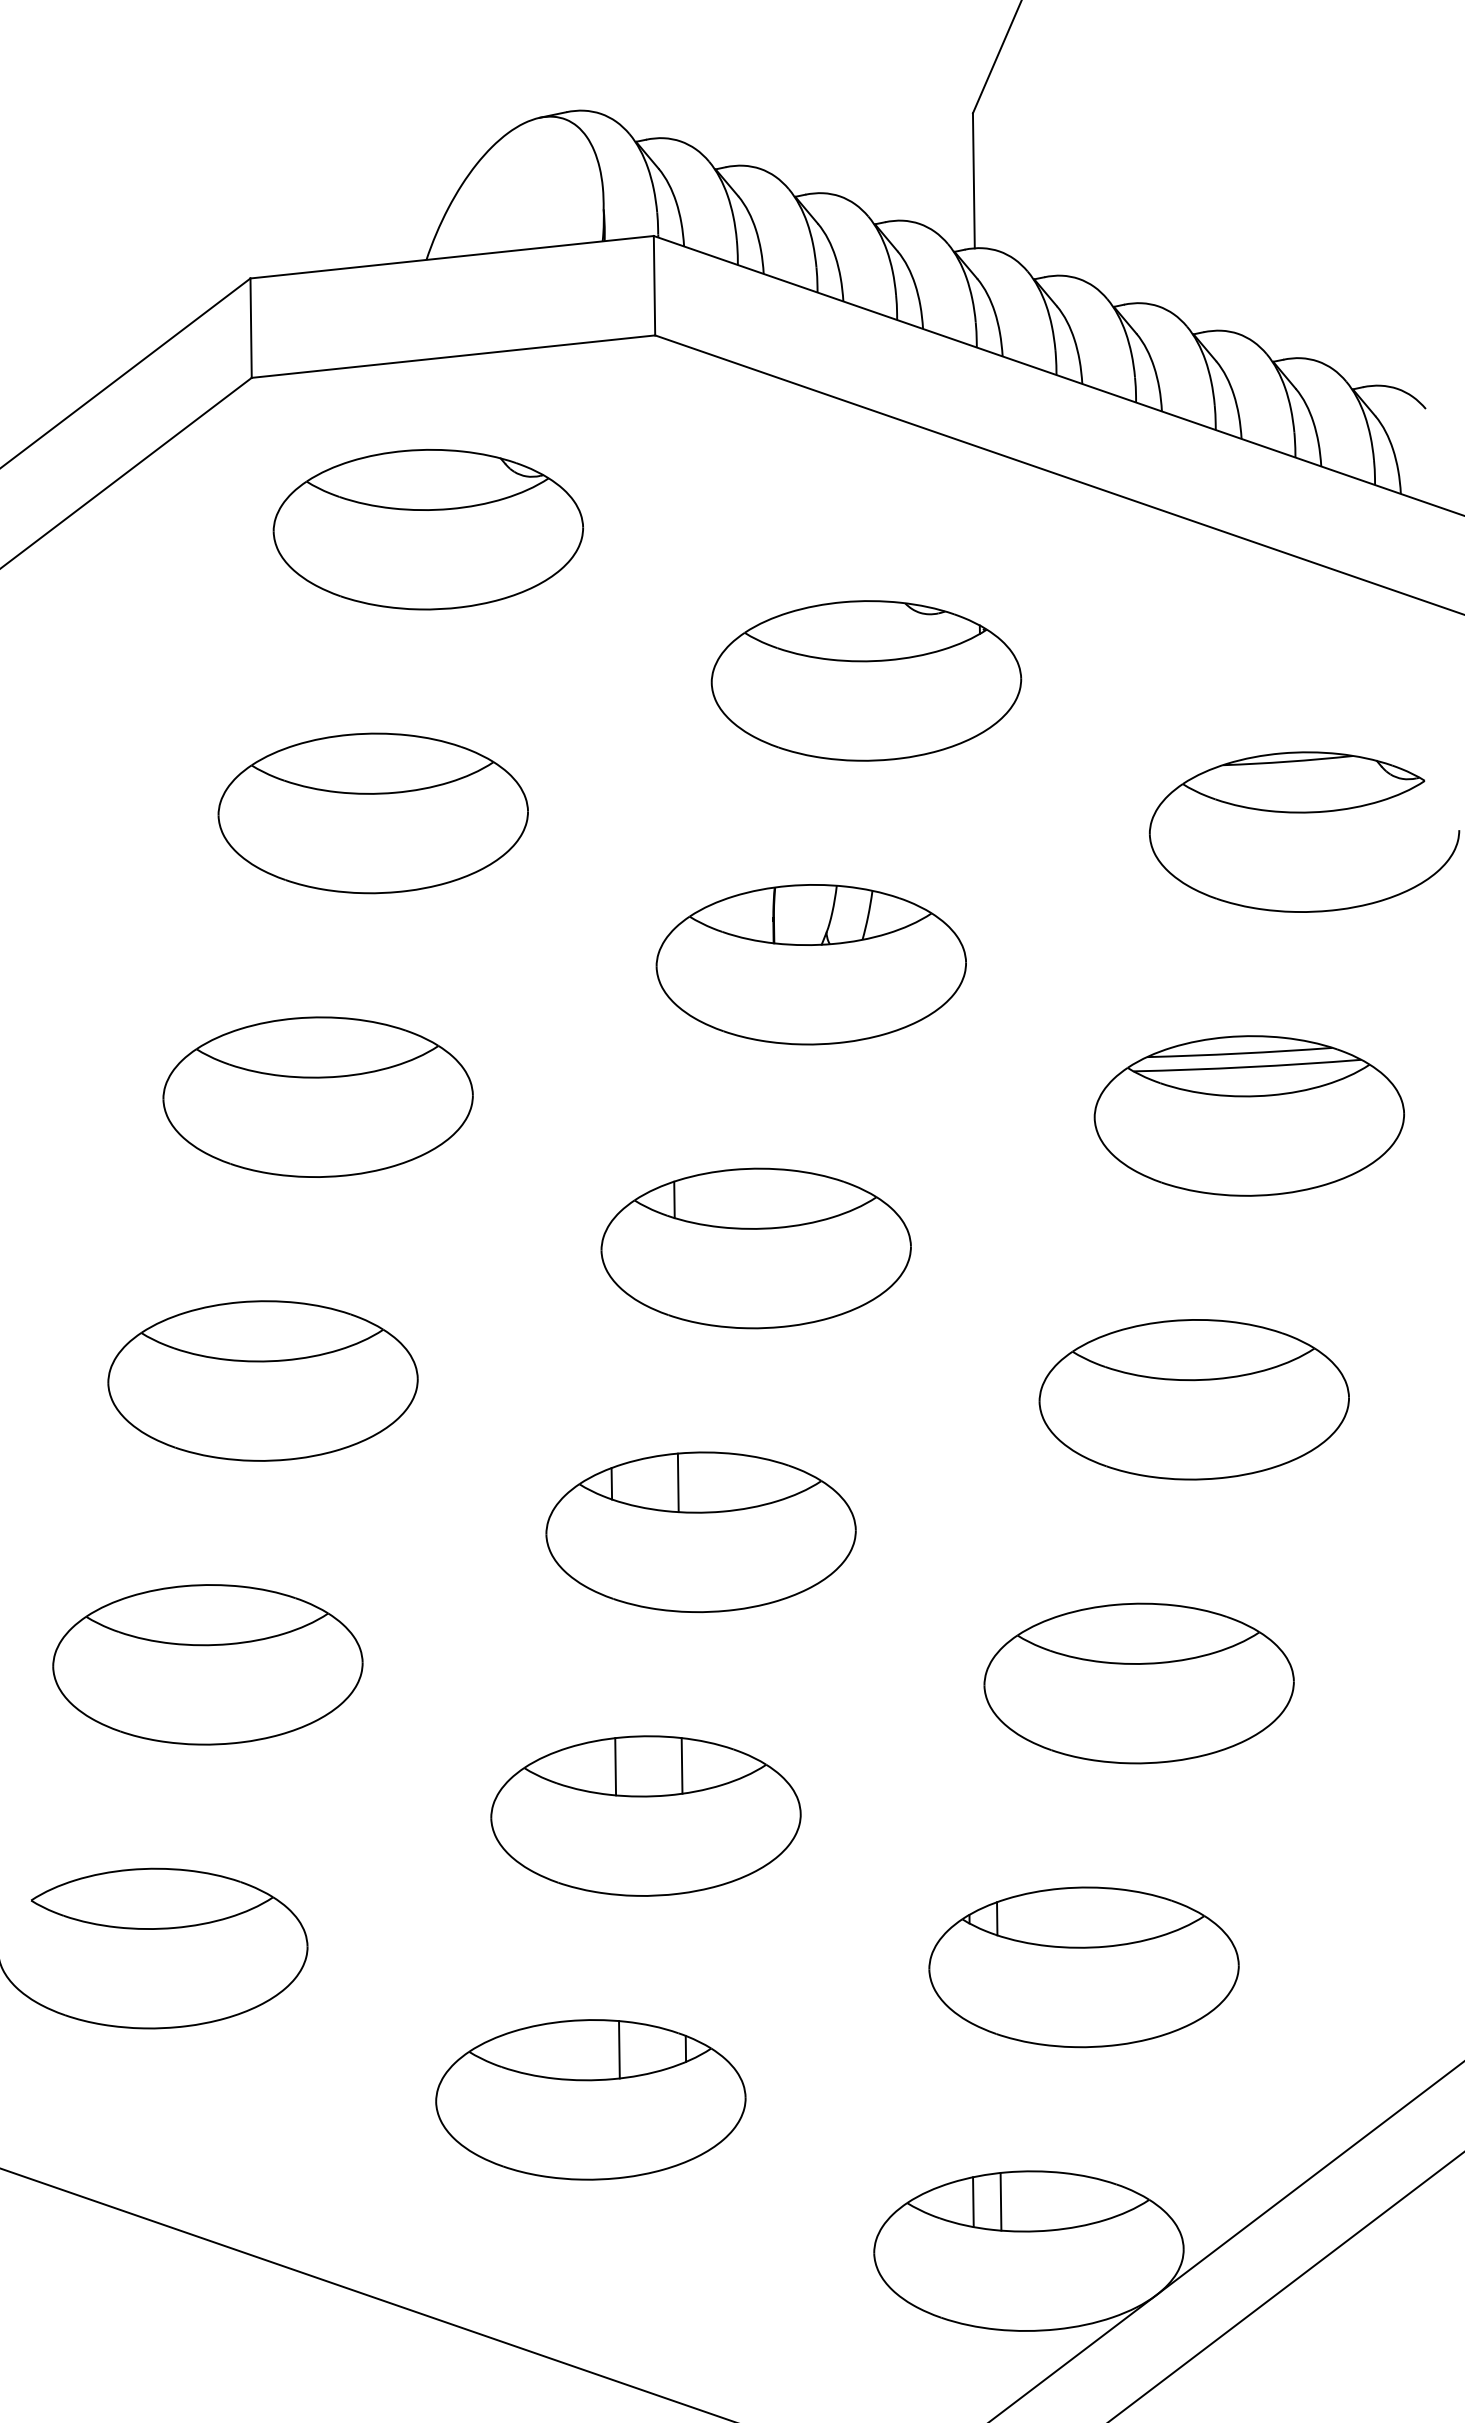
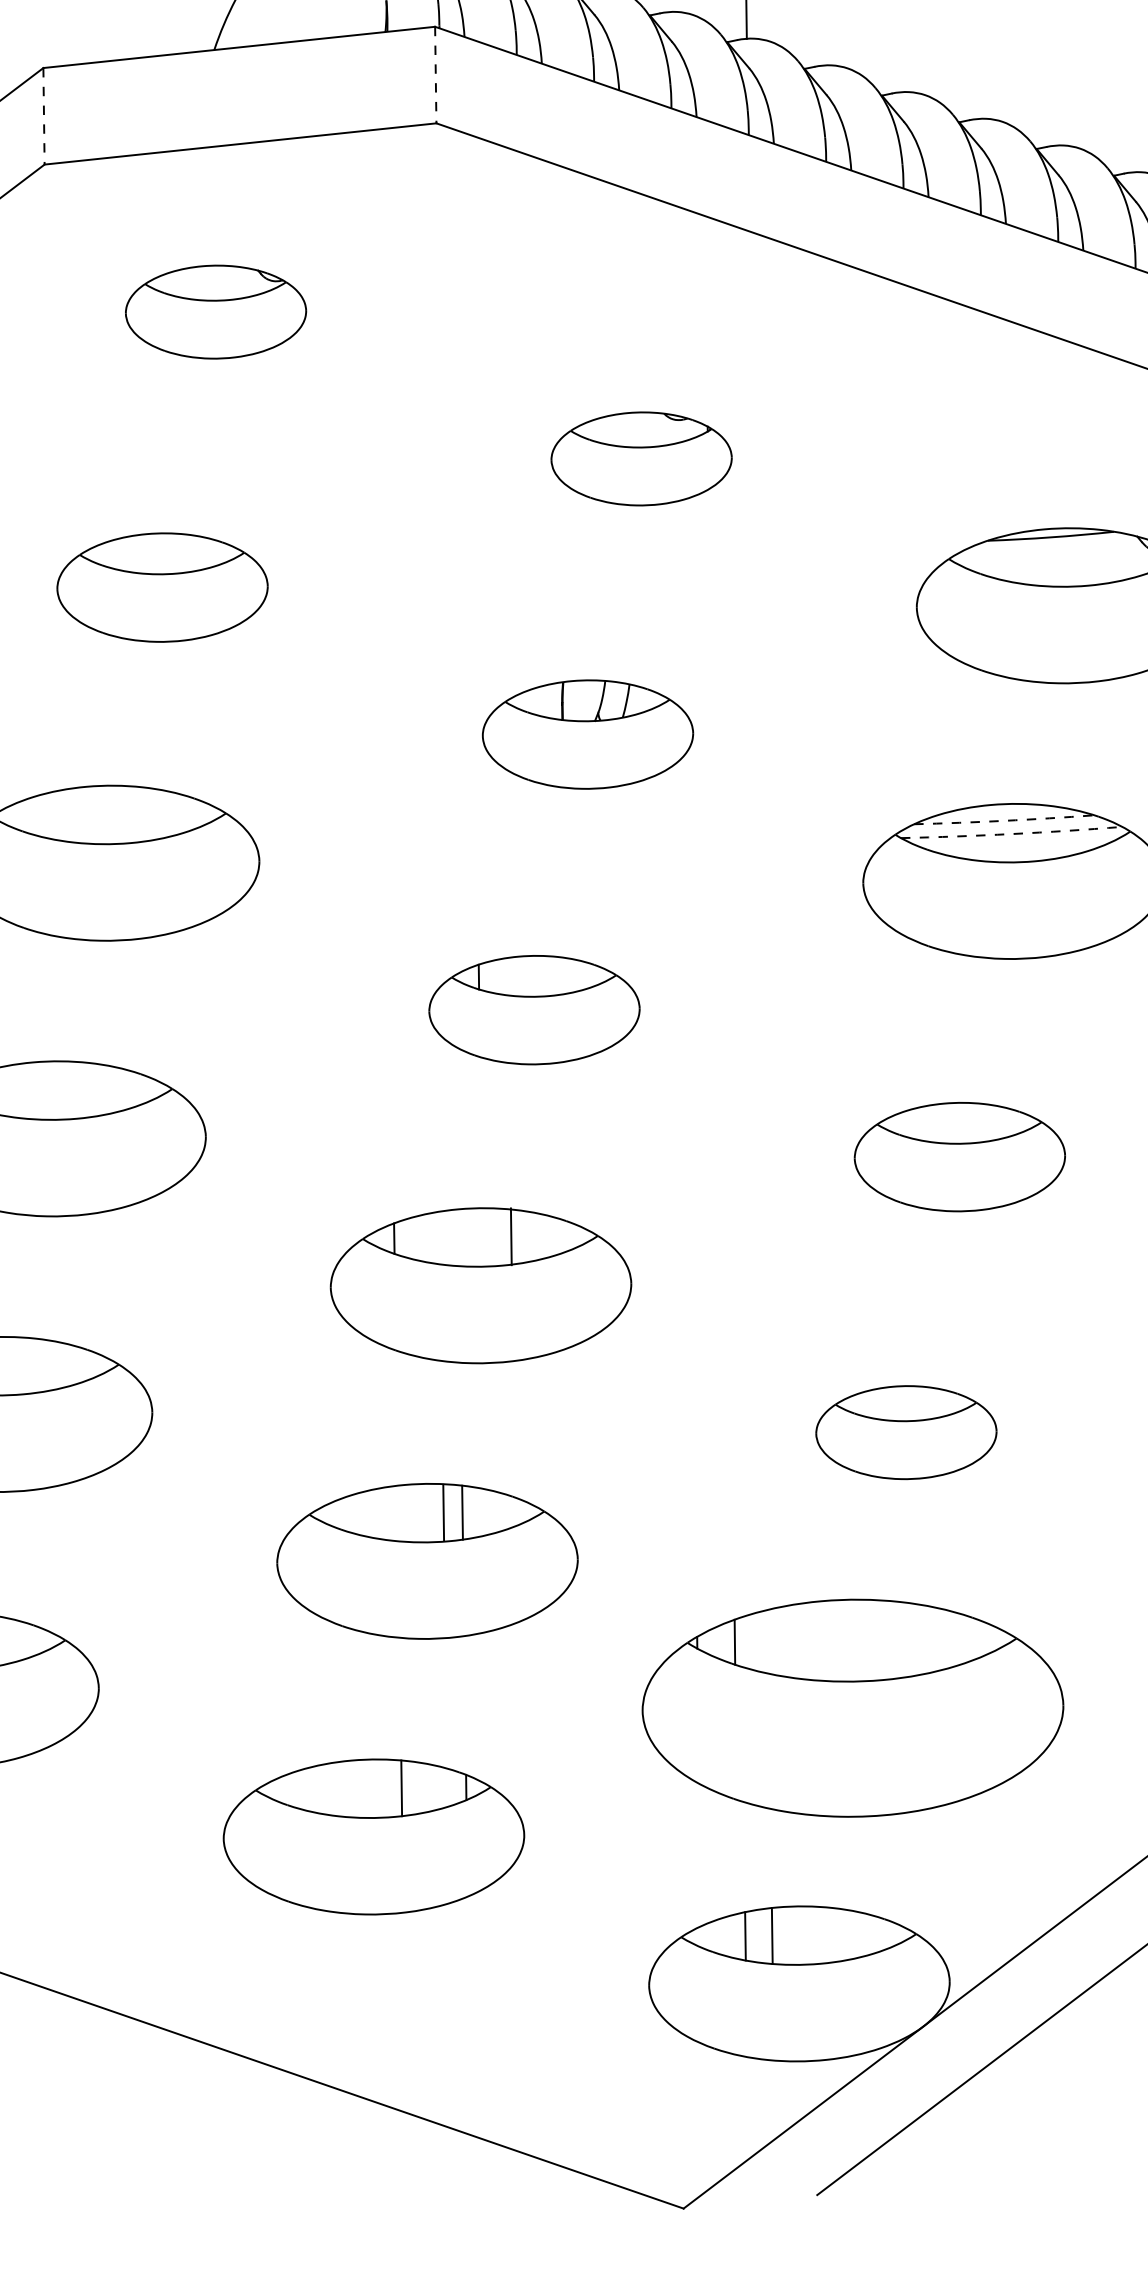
line: (654, 285) -> (435, 74), solid -> dashed
line: (251, 328) -> (44, 116), solid -> dashed
part: (427, 529) -> (215, 311), size x0.6
part: (866, 680) -> (641, 458), size x0.6
part: (372, 813) -> (161, 587), size x0.7
part: (810, 964) -> (587, 734), size x0.7
arc: (1239, 1053) -> (1003, 820), solid -> dashed
arc: (1247, 1067) -> (1011, 834), solid -> dashed
part: (755, 1248) -> (533, 1010), size x0.7
part: (1193, 1399) -> (959, 1156), size x0.7
line: (677, 1482) -> (510, 1236), moved
part: (1138, 1683) -> (905, 1432), size x0.6
line: (615, 1766) -> (443, 1512), moved
part: (1083, 1967) -> (852, 1708), size x1.4

